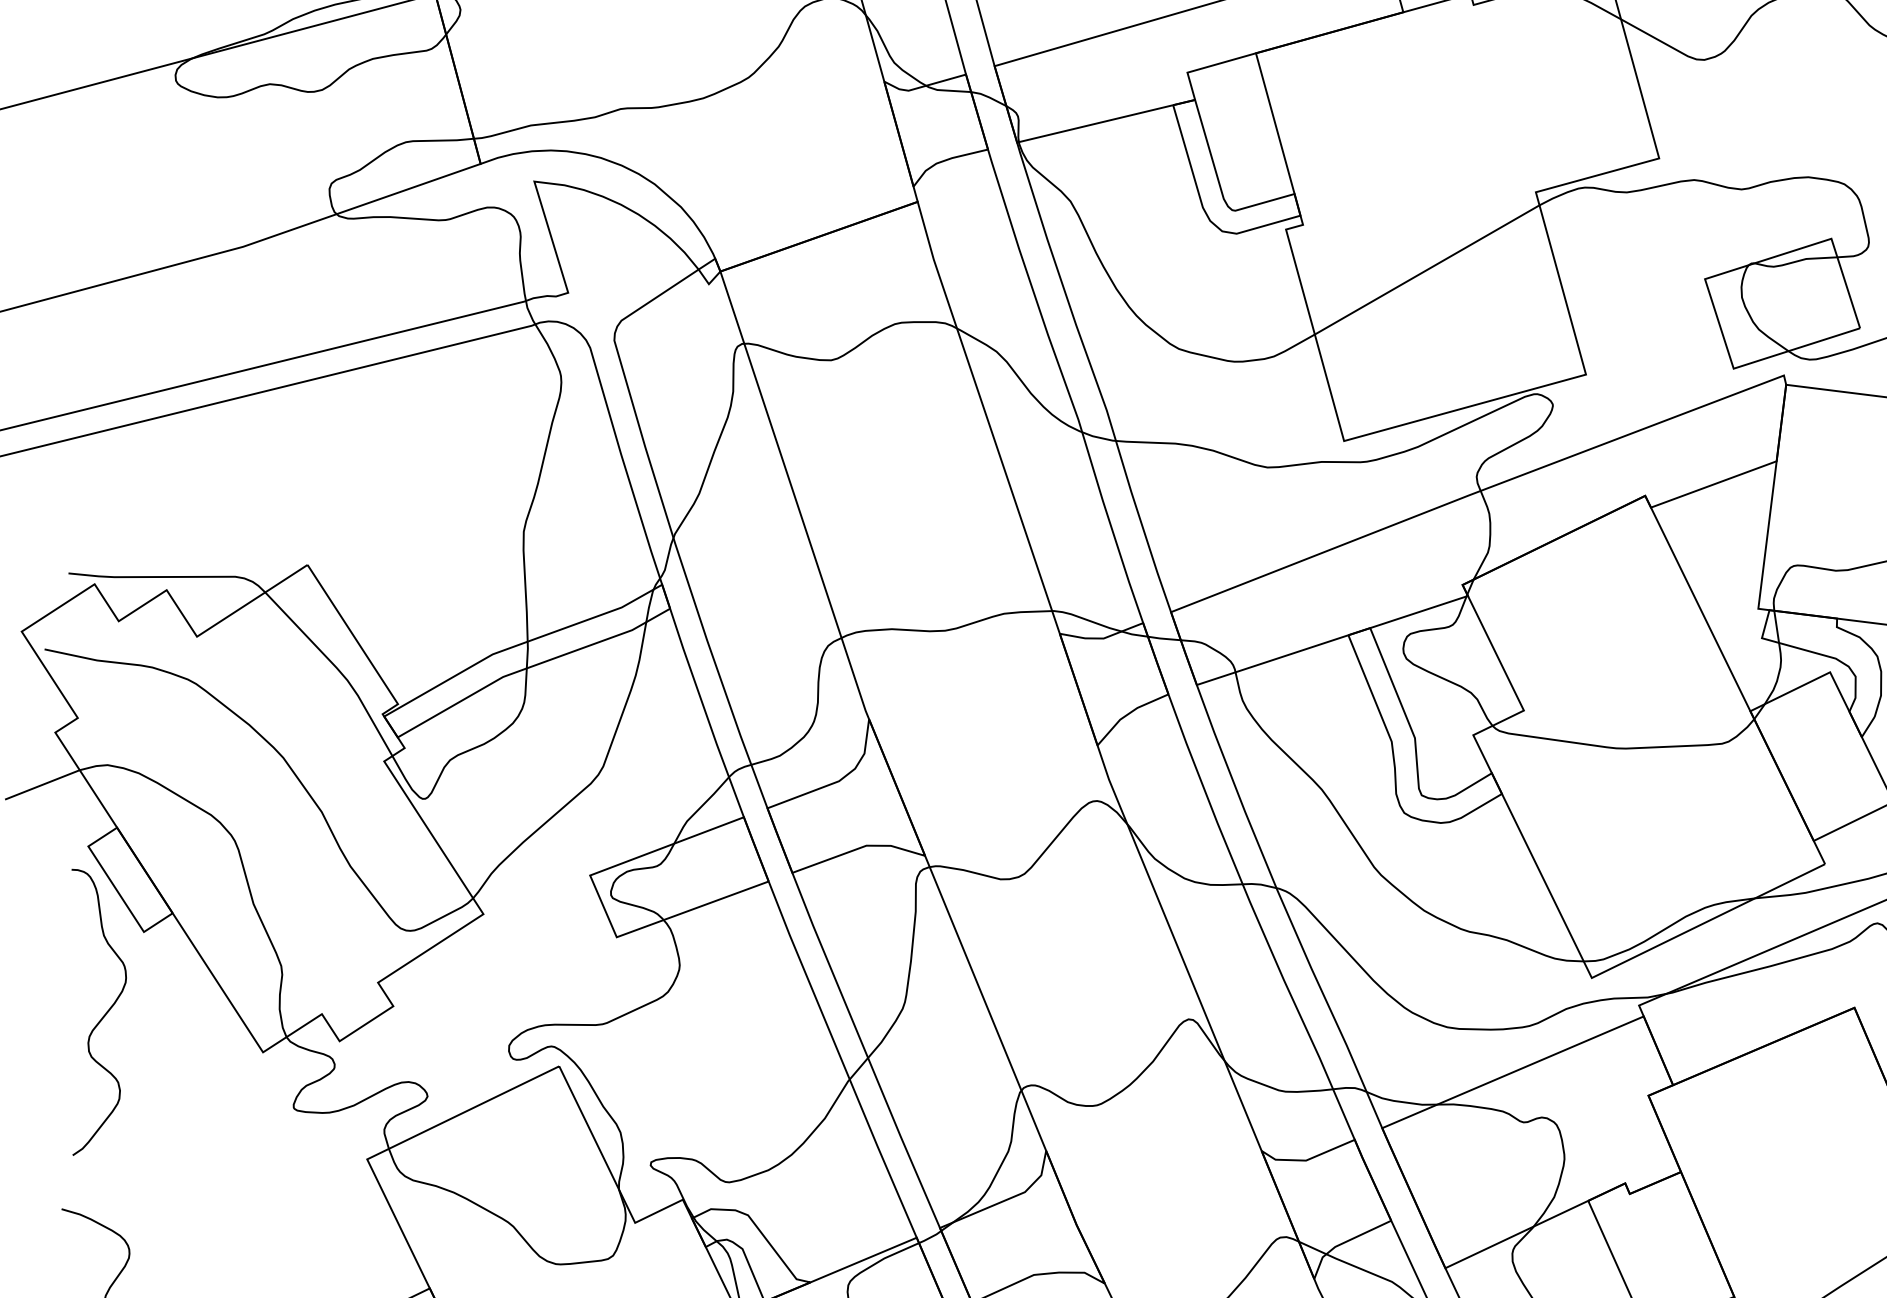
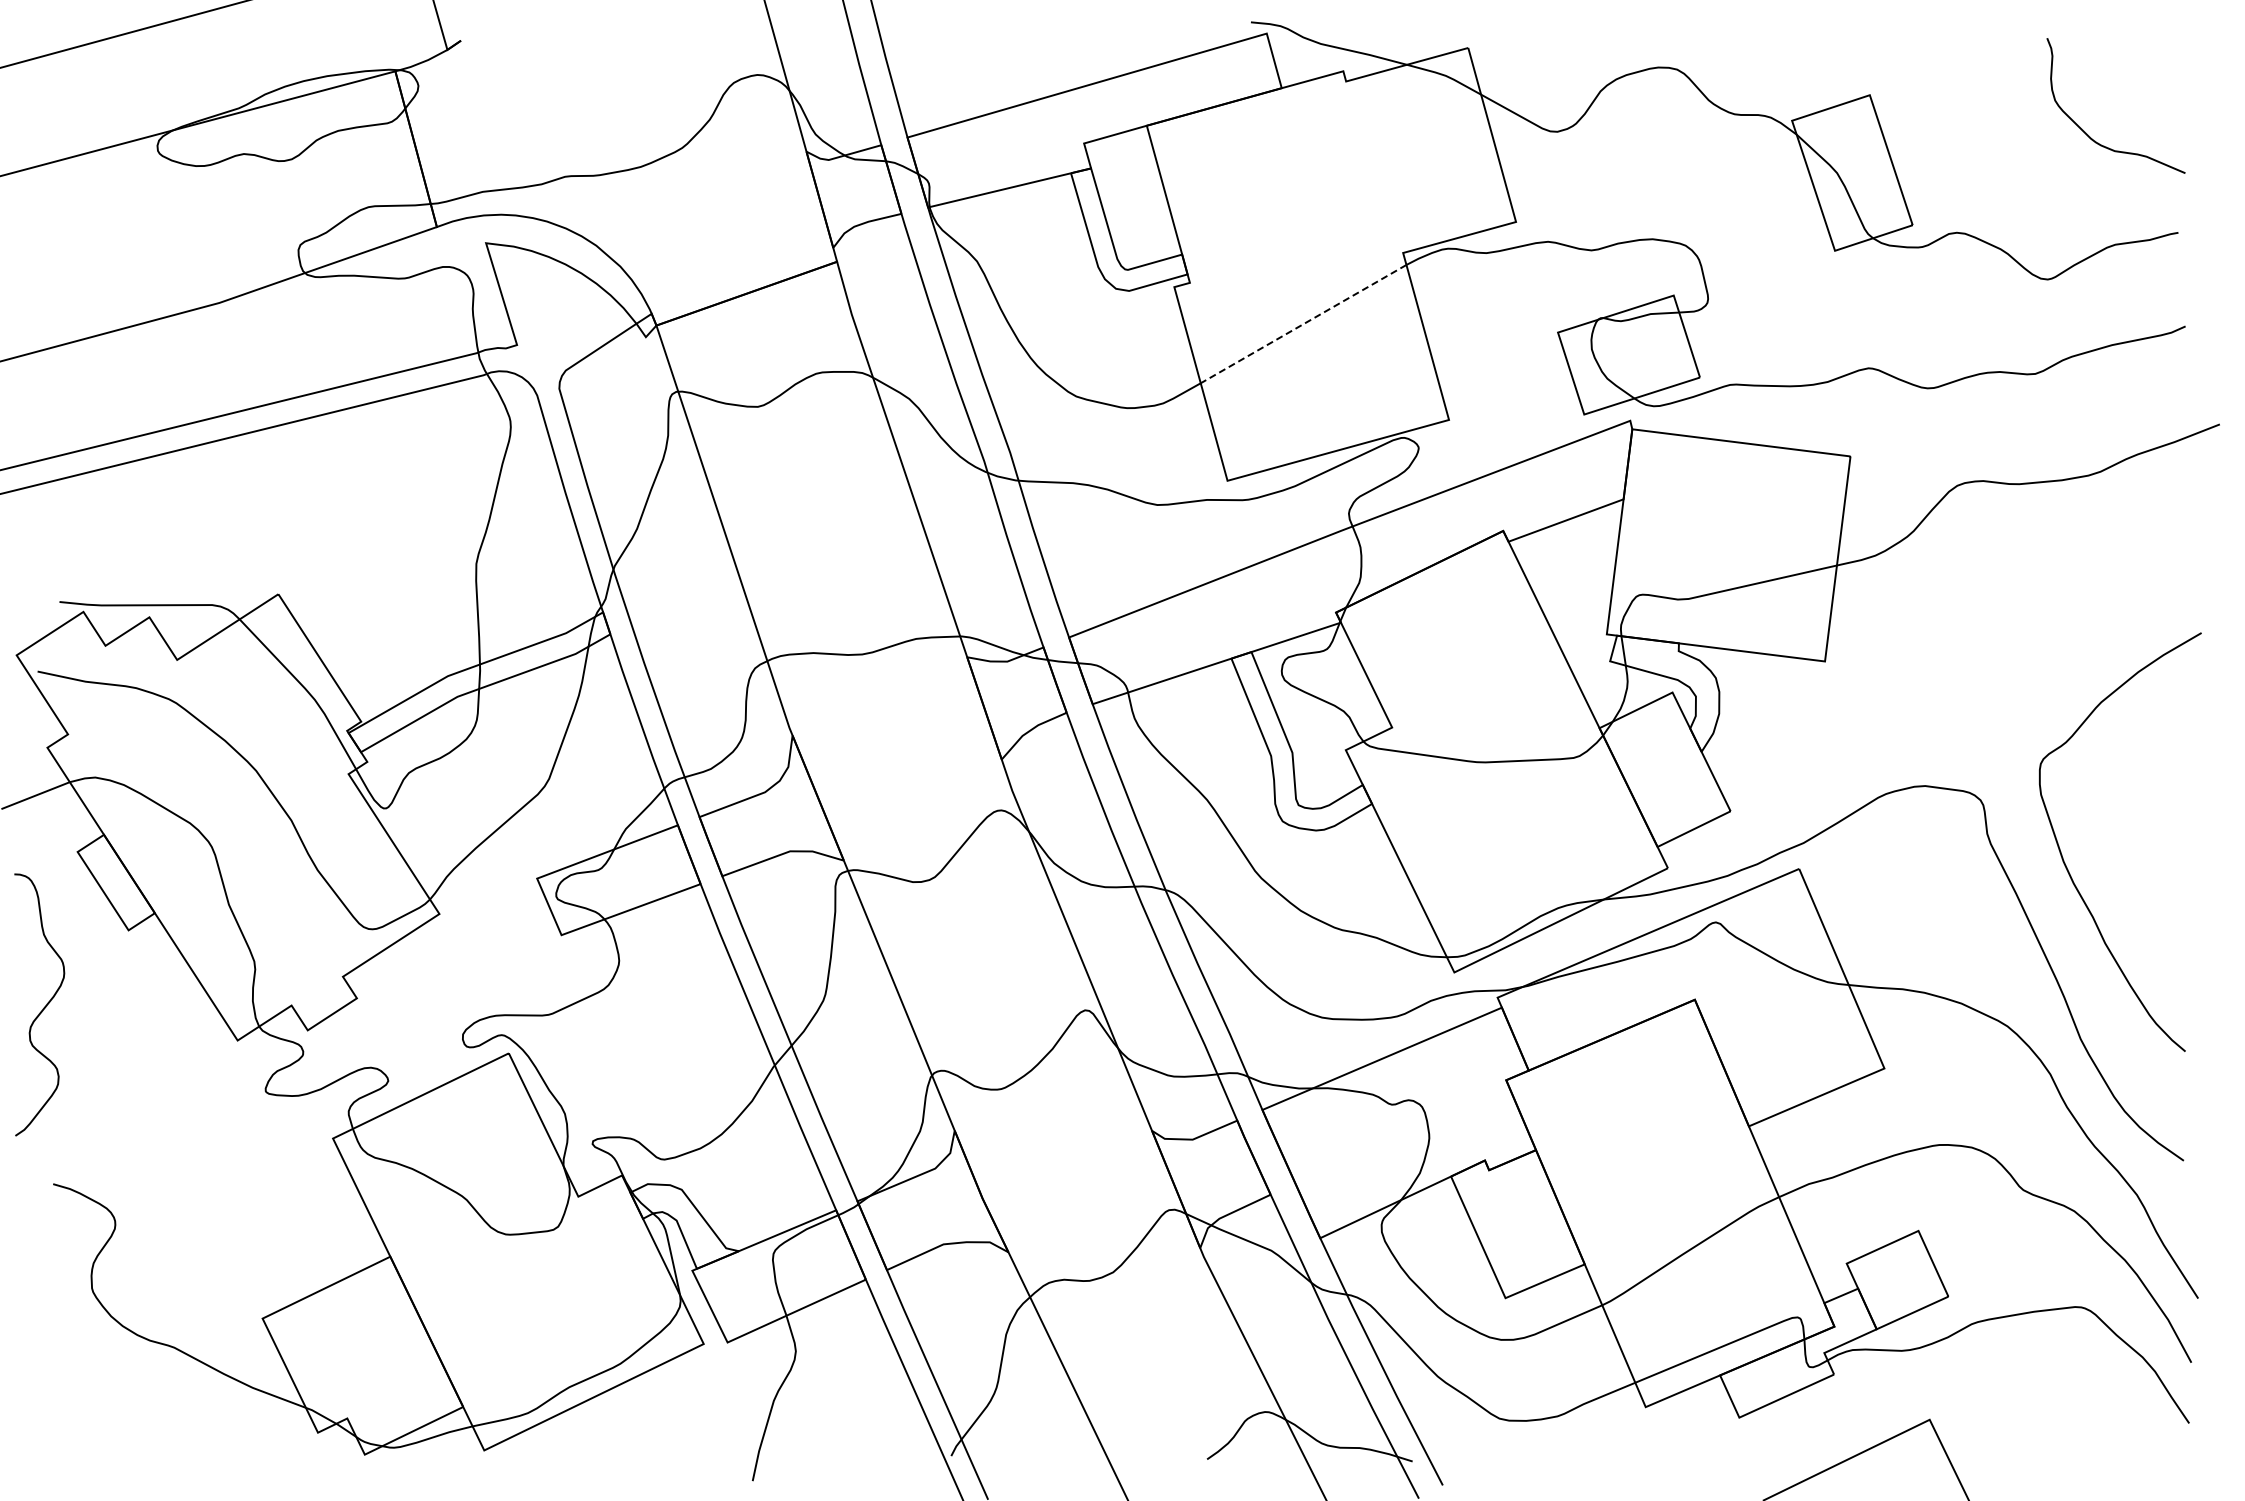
line: (1427, 270) -> (1303, 324), solid -> dashed
curve: (103, 1015) -> (43, 1007), moved

